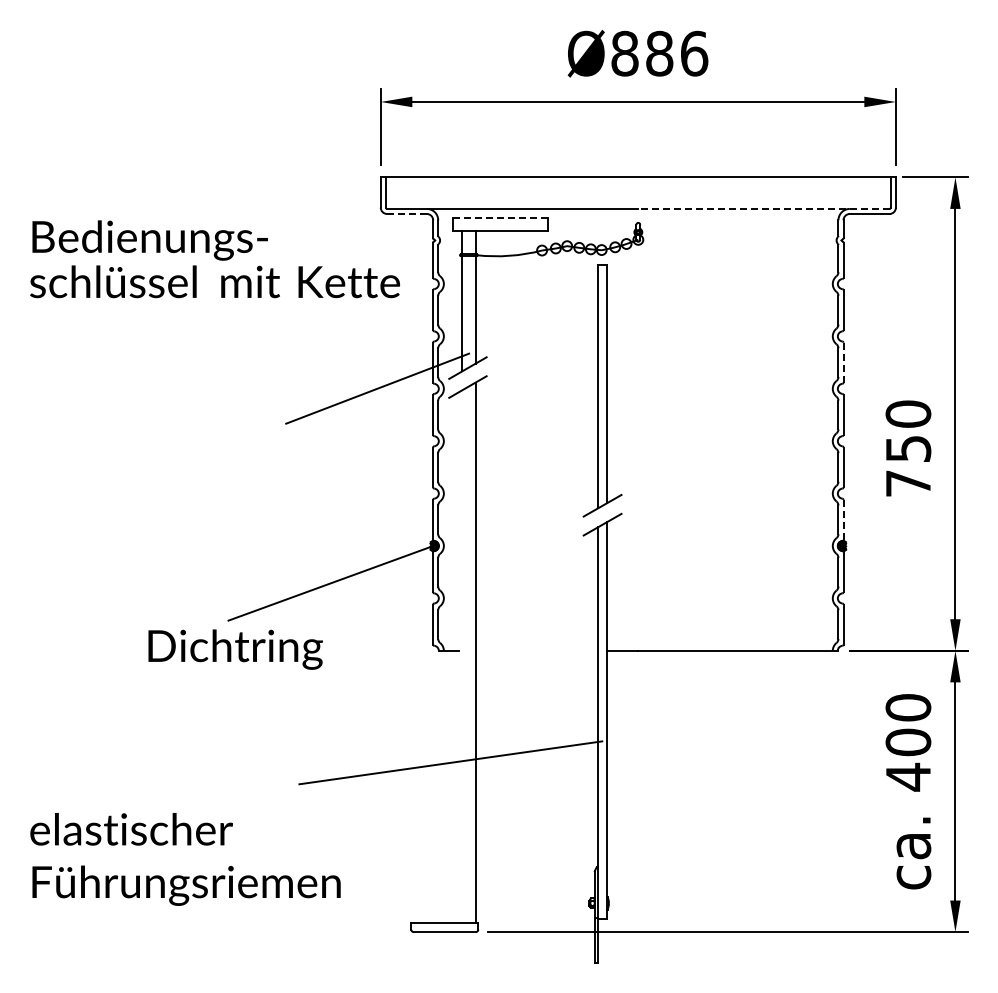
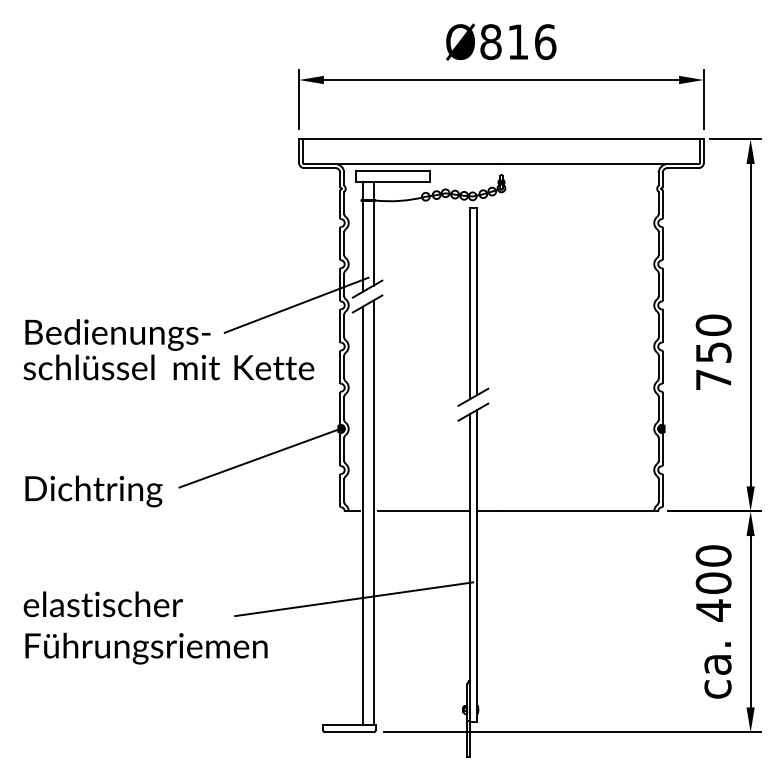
text: (659, 53) -> (518, 41), Ø886 -> Ø816
line: (763, 208) -> (599, 163), dashed -> solid
line: (406, 213) -> (319, 167), dashed -> solid
line: (499, 217) -> (392, 170), dashed -> solid
text: (215, 259) -> (169, 349), moved
line: (843, 362) -> (662, 284), dashed -> solid
line: (843, 519) -> (662, 408), dashed -> solid
text: (235, 649) -> (93, 491), moved
line: (538, 650) -> (423, 510), added
line: (462, 656) -> (363, 515), added
text: (185, 859) -> (145, 628), moved

